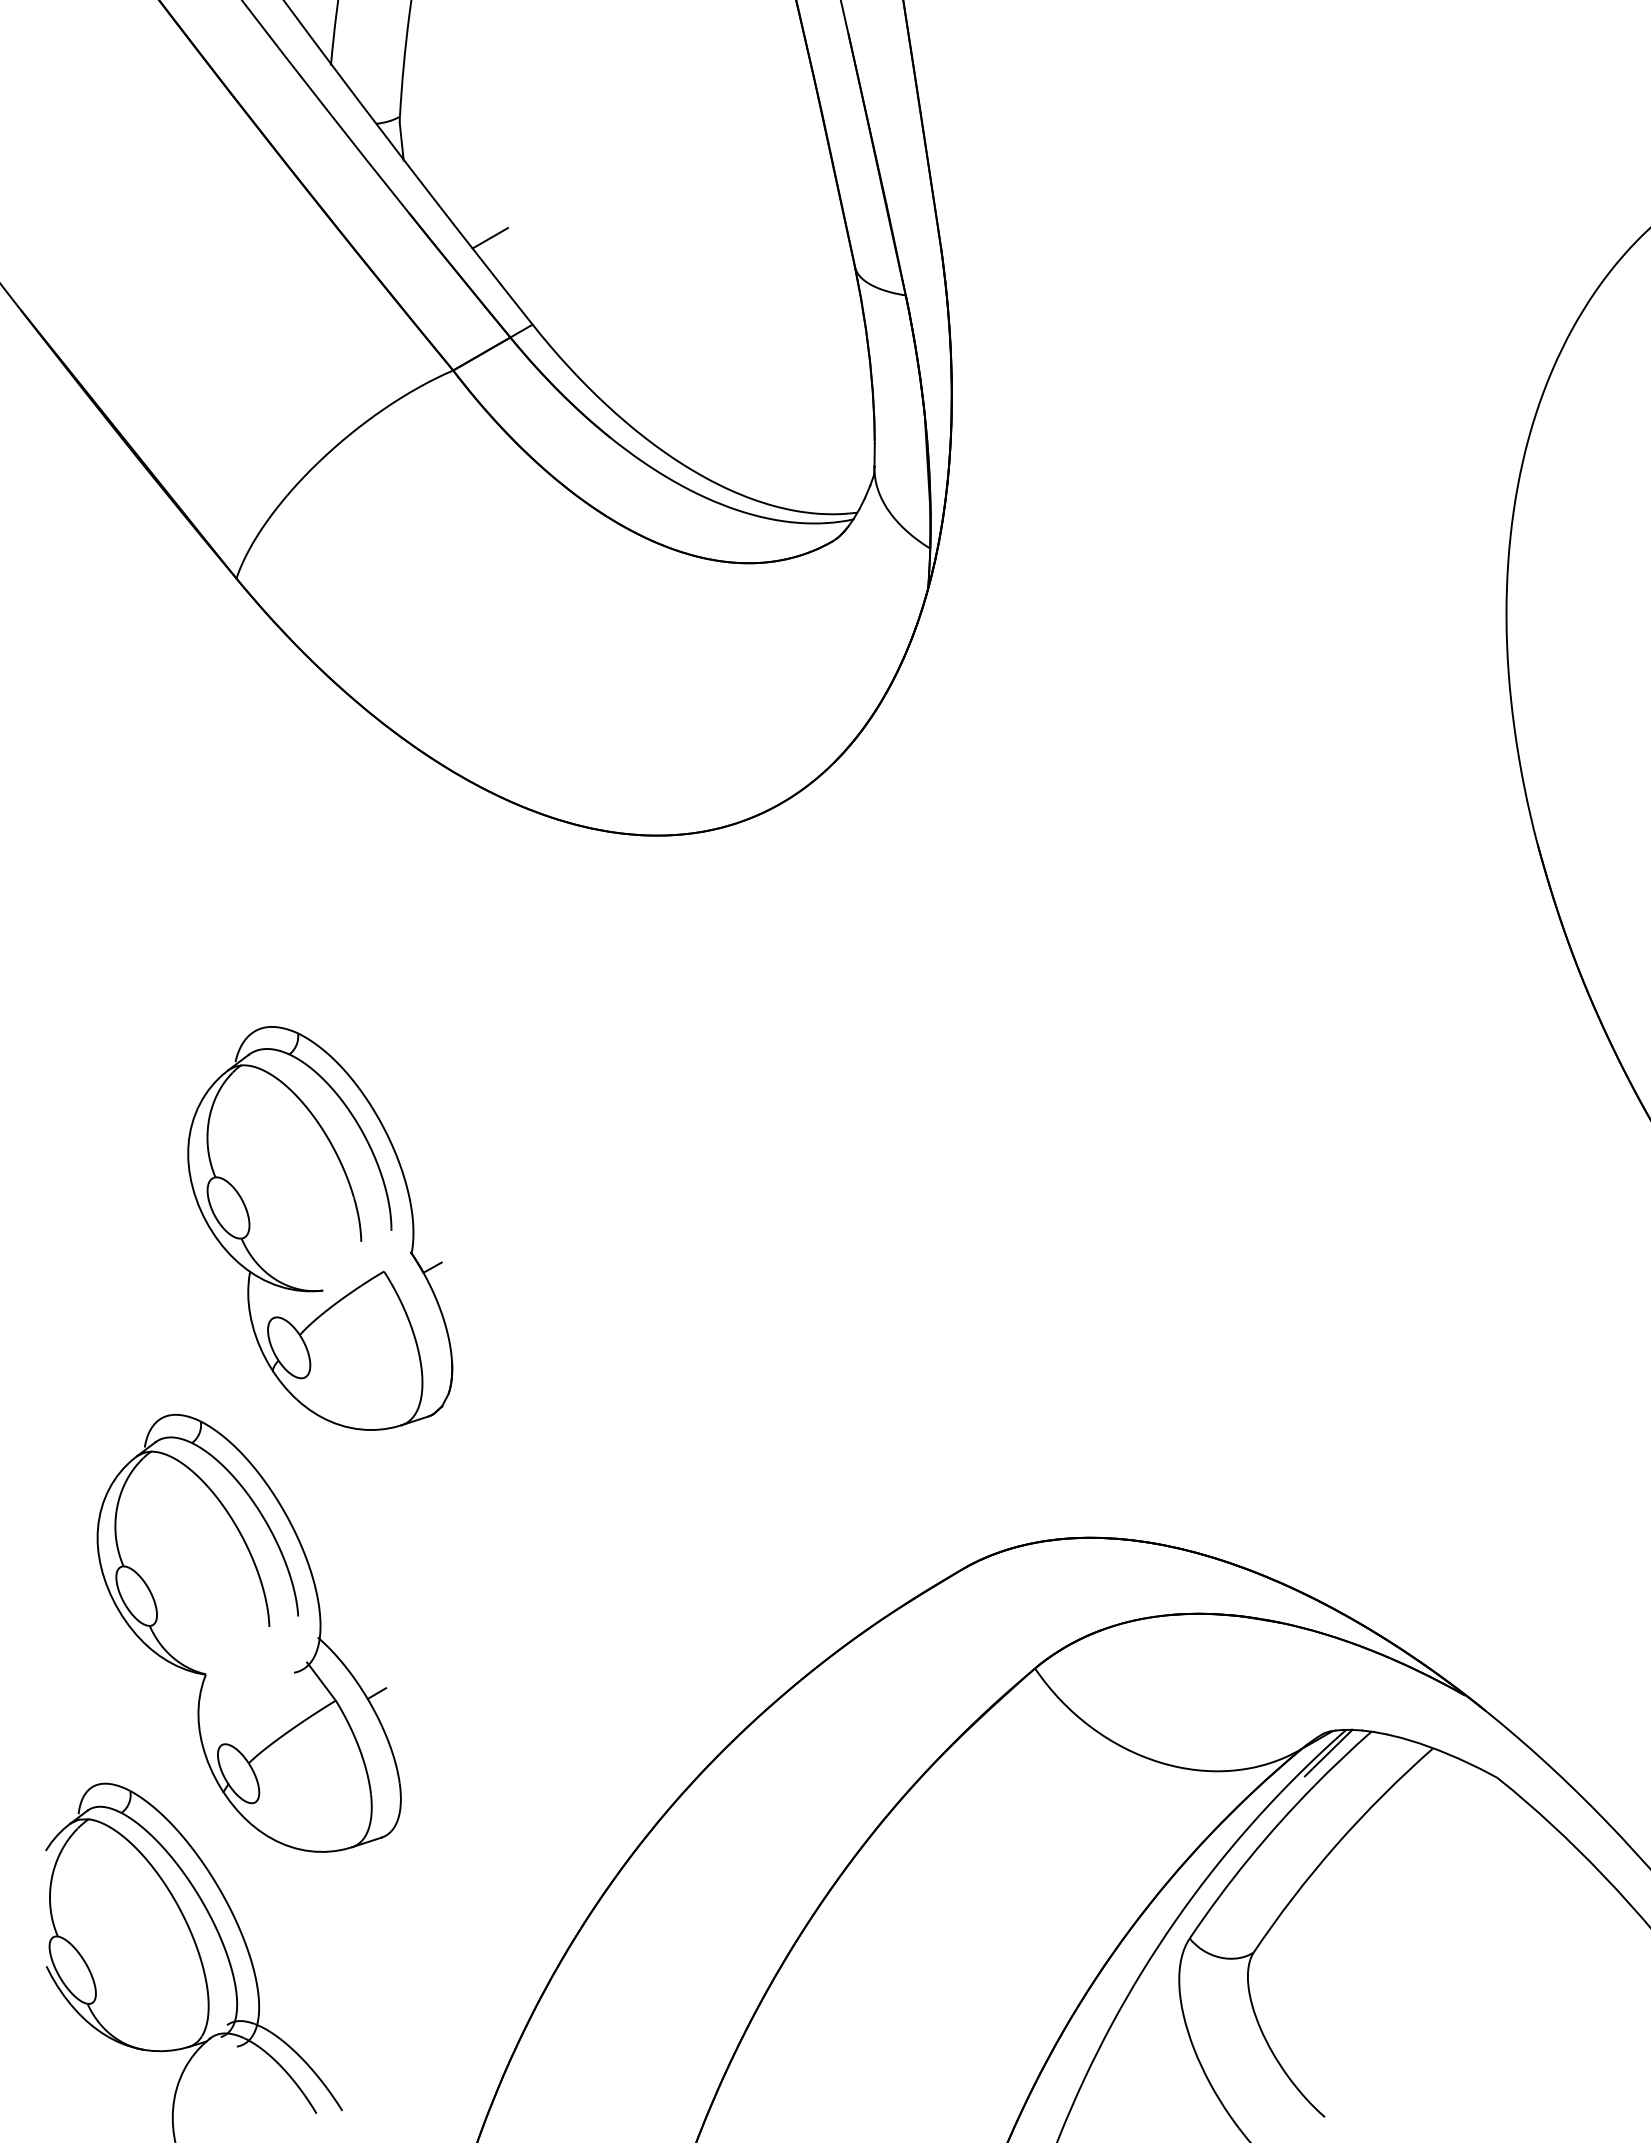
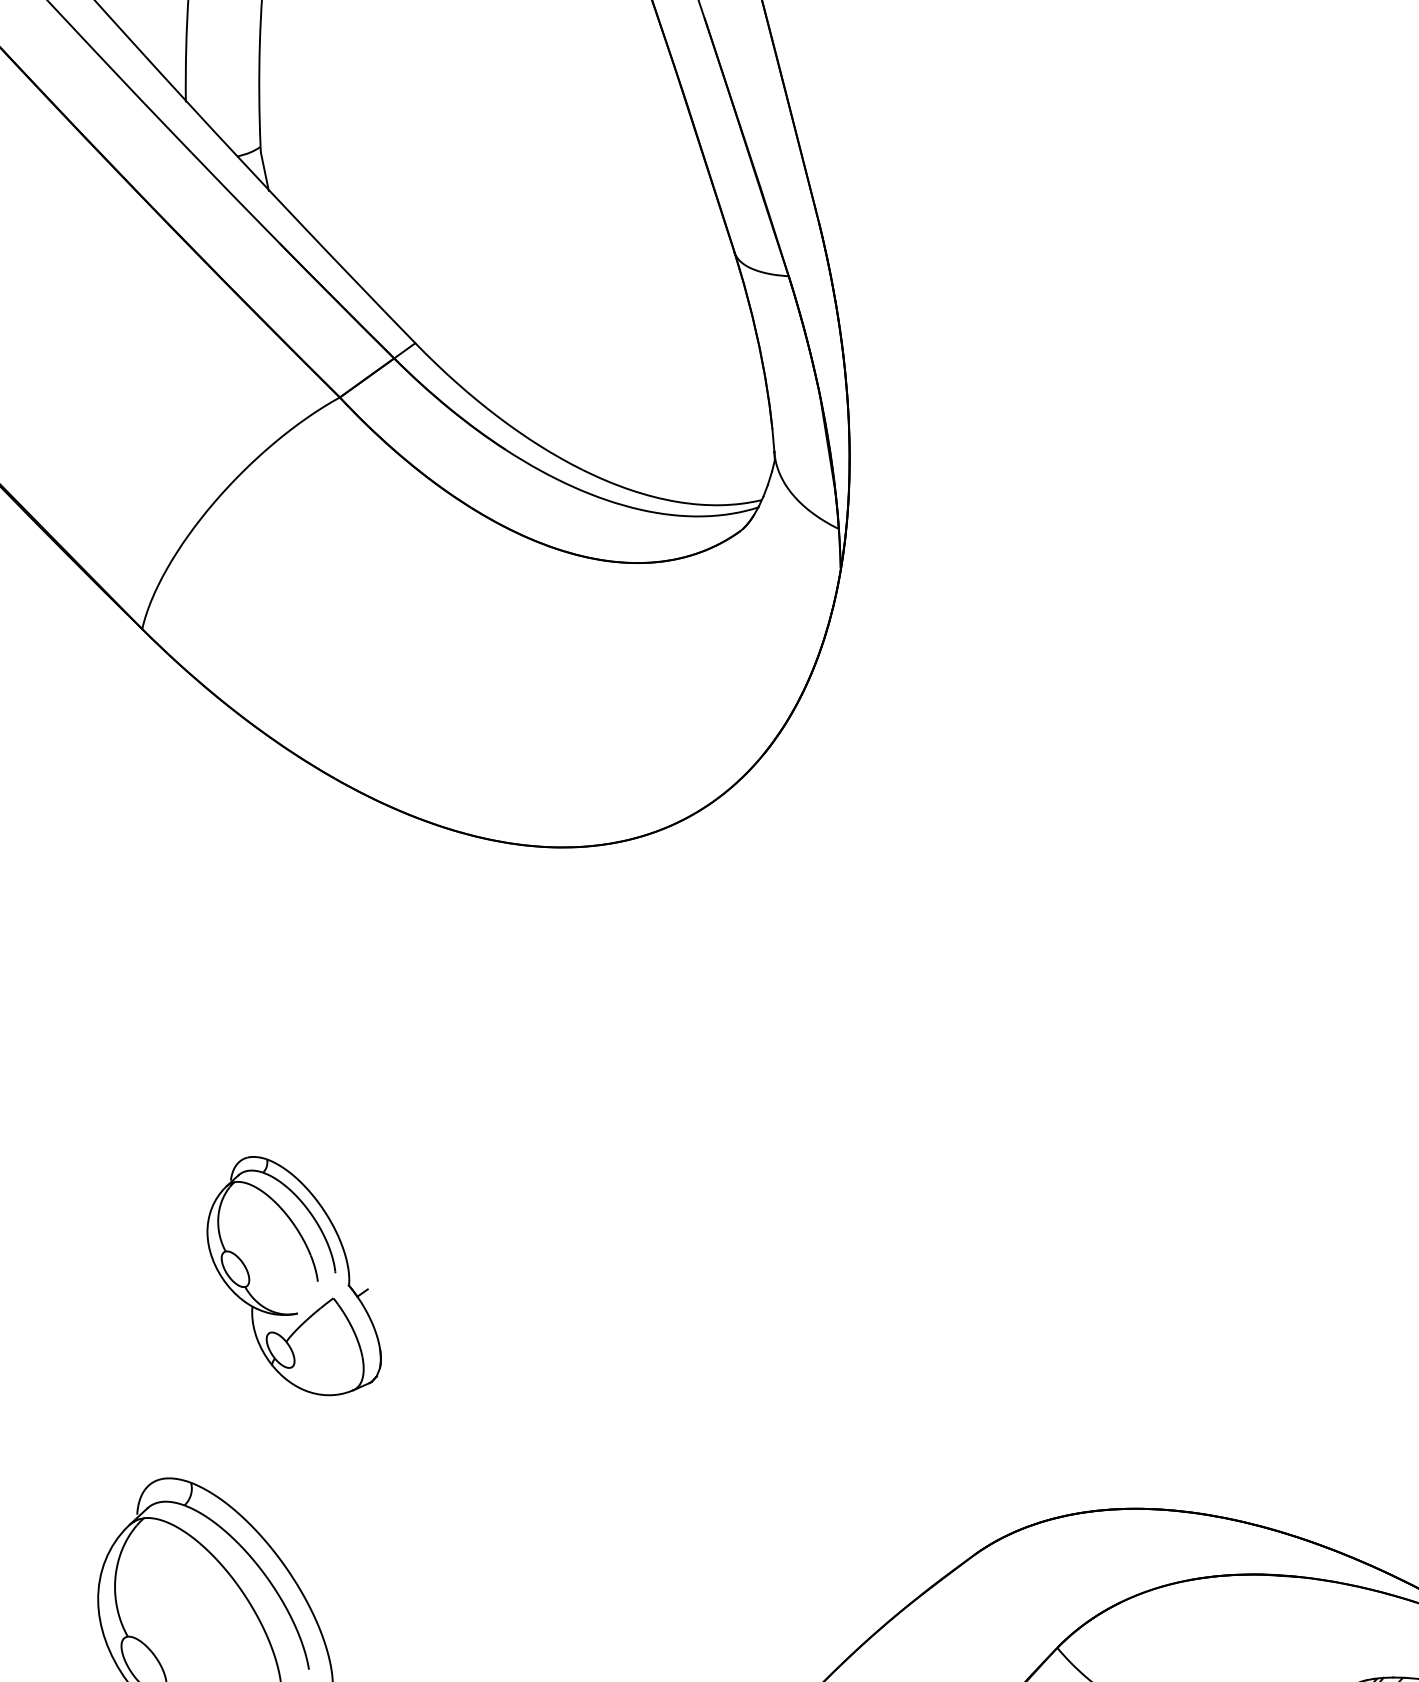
line: (490, 238) -> (364, 260), removed
part: (320, 1228) -> (292, 1276), size x0.6

